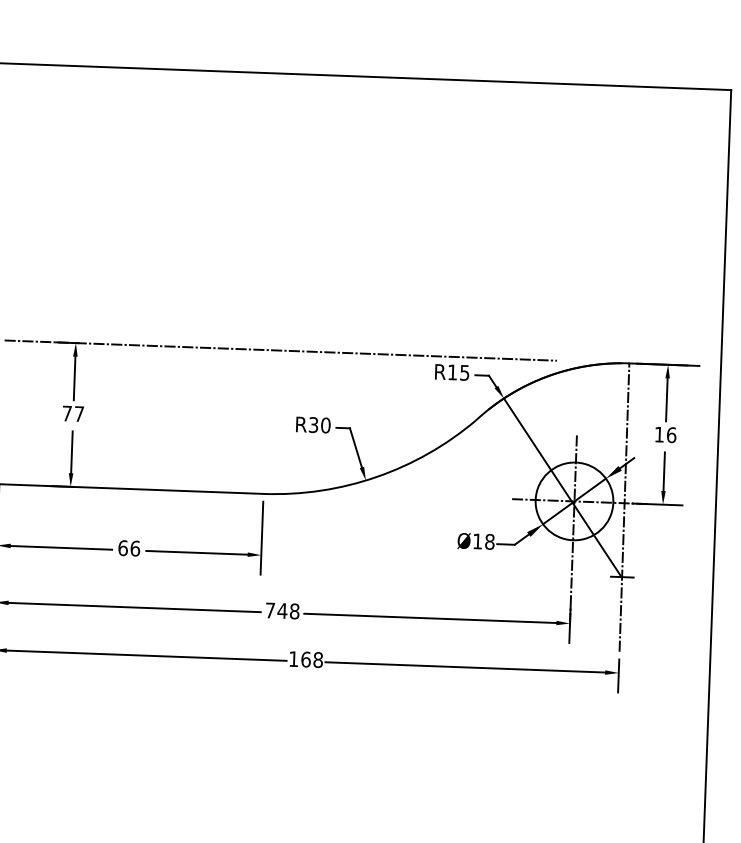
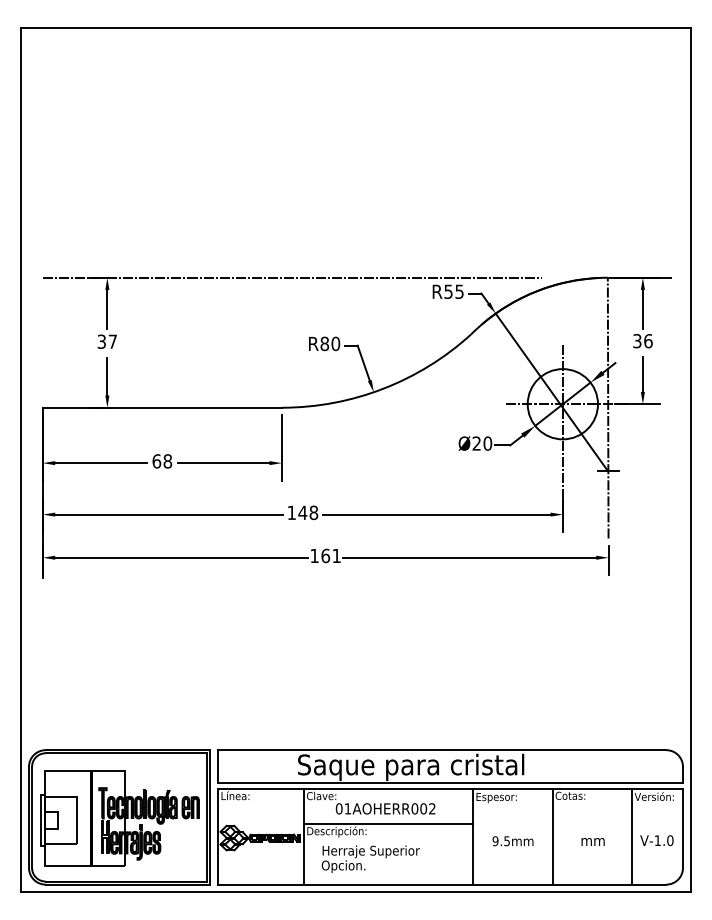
text: (452, 372) -> (448, 291), R15 -> R55
text: (66, 413) -> (101, 341), 77 -> 37
text: (313, 424) -> (324, 343), R30 -> R80
text: (659, 435) -> (637, 341), 16 -> 36
text: (484, 541) -> (482, 443), Ø18 -> Ø20
text: (134, 548) -> (167, 461), 66 -> 68
text: (270, 610) -> (291, 512), 748 -> 148
text: (318, 659) -> (336, 555), 168 -> 161

